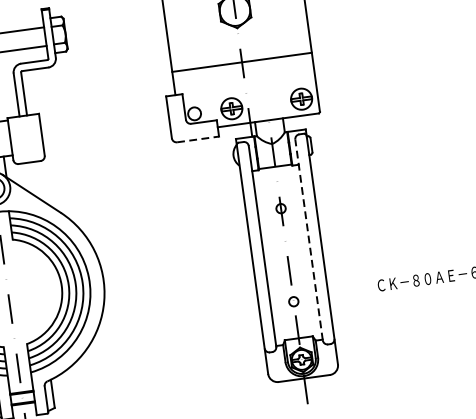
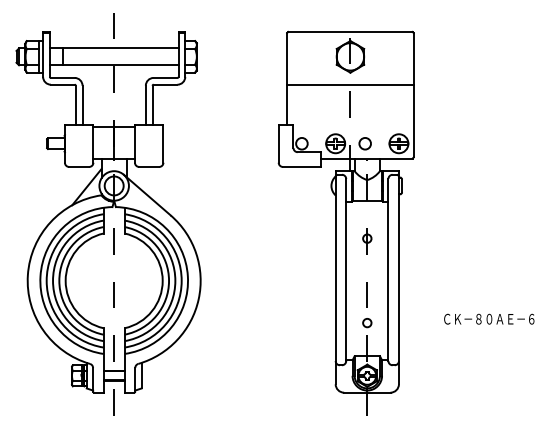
line: (242, 62) -> (350, 84), moved
circle: (263, 104) -> (364, 143), added
line: (197, 139) -> (301, 166), dashed -> solid
line: (309, 239) -> (388, 269), dashed -> solid

